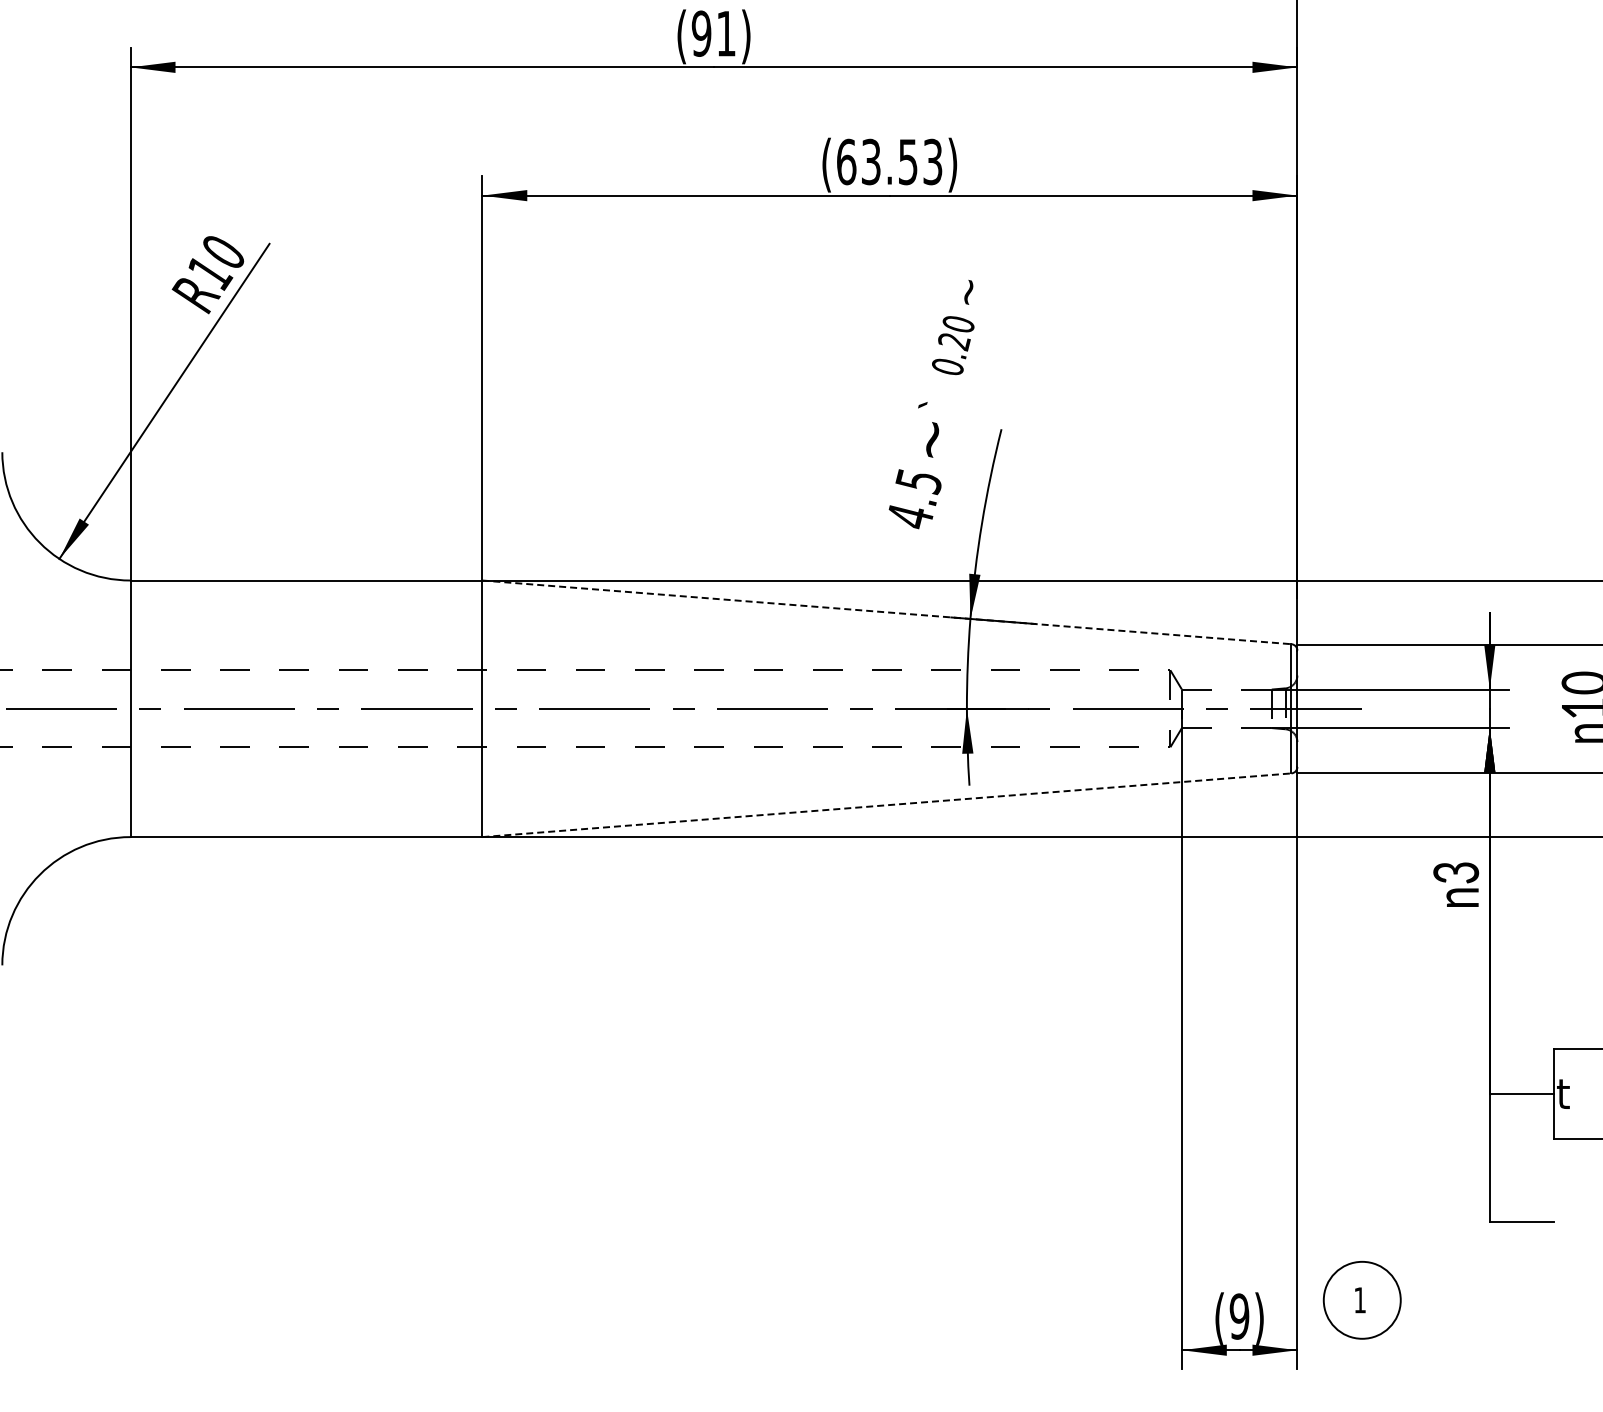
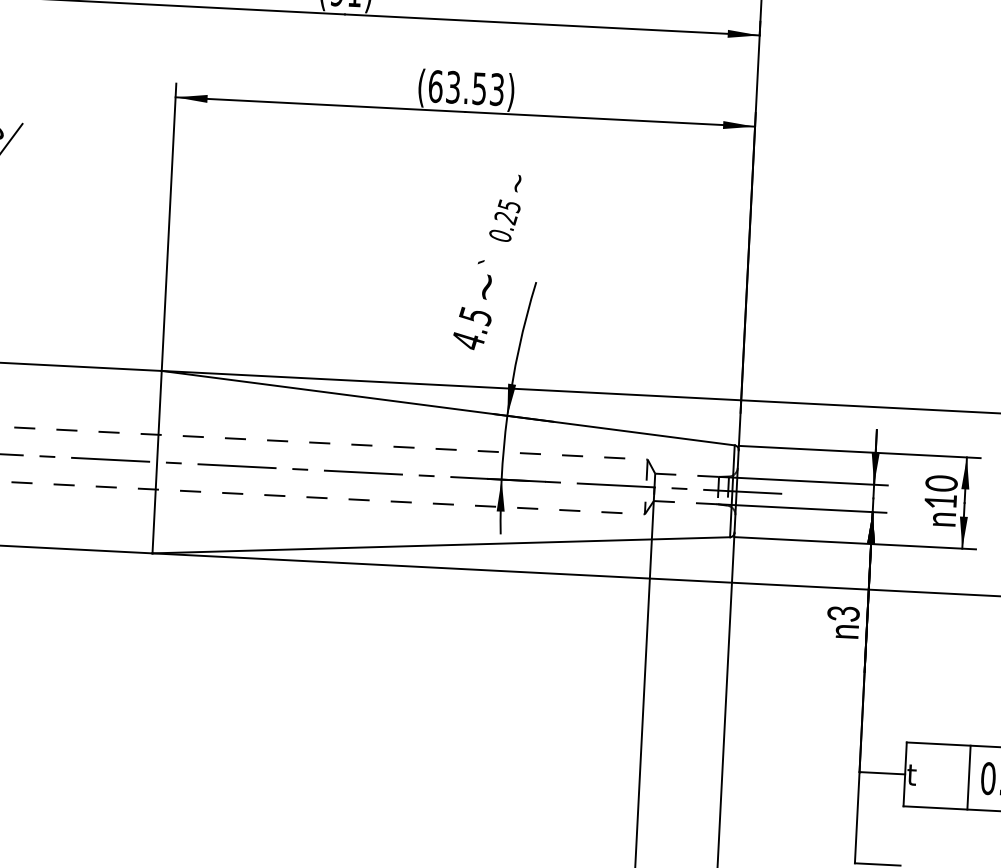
text: (958, 324) -> (509, 206), 0.20 -> 0.25
line: (886, 612) -> (447, 408), dashed -> solid
line: (886, 805) -> (440, 545), dashed -> solid

